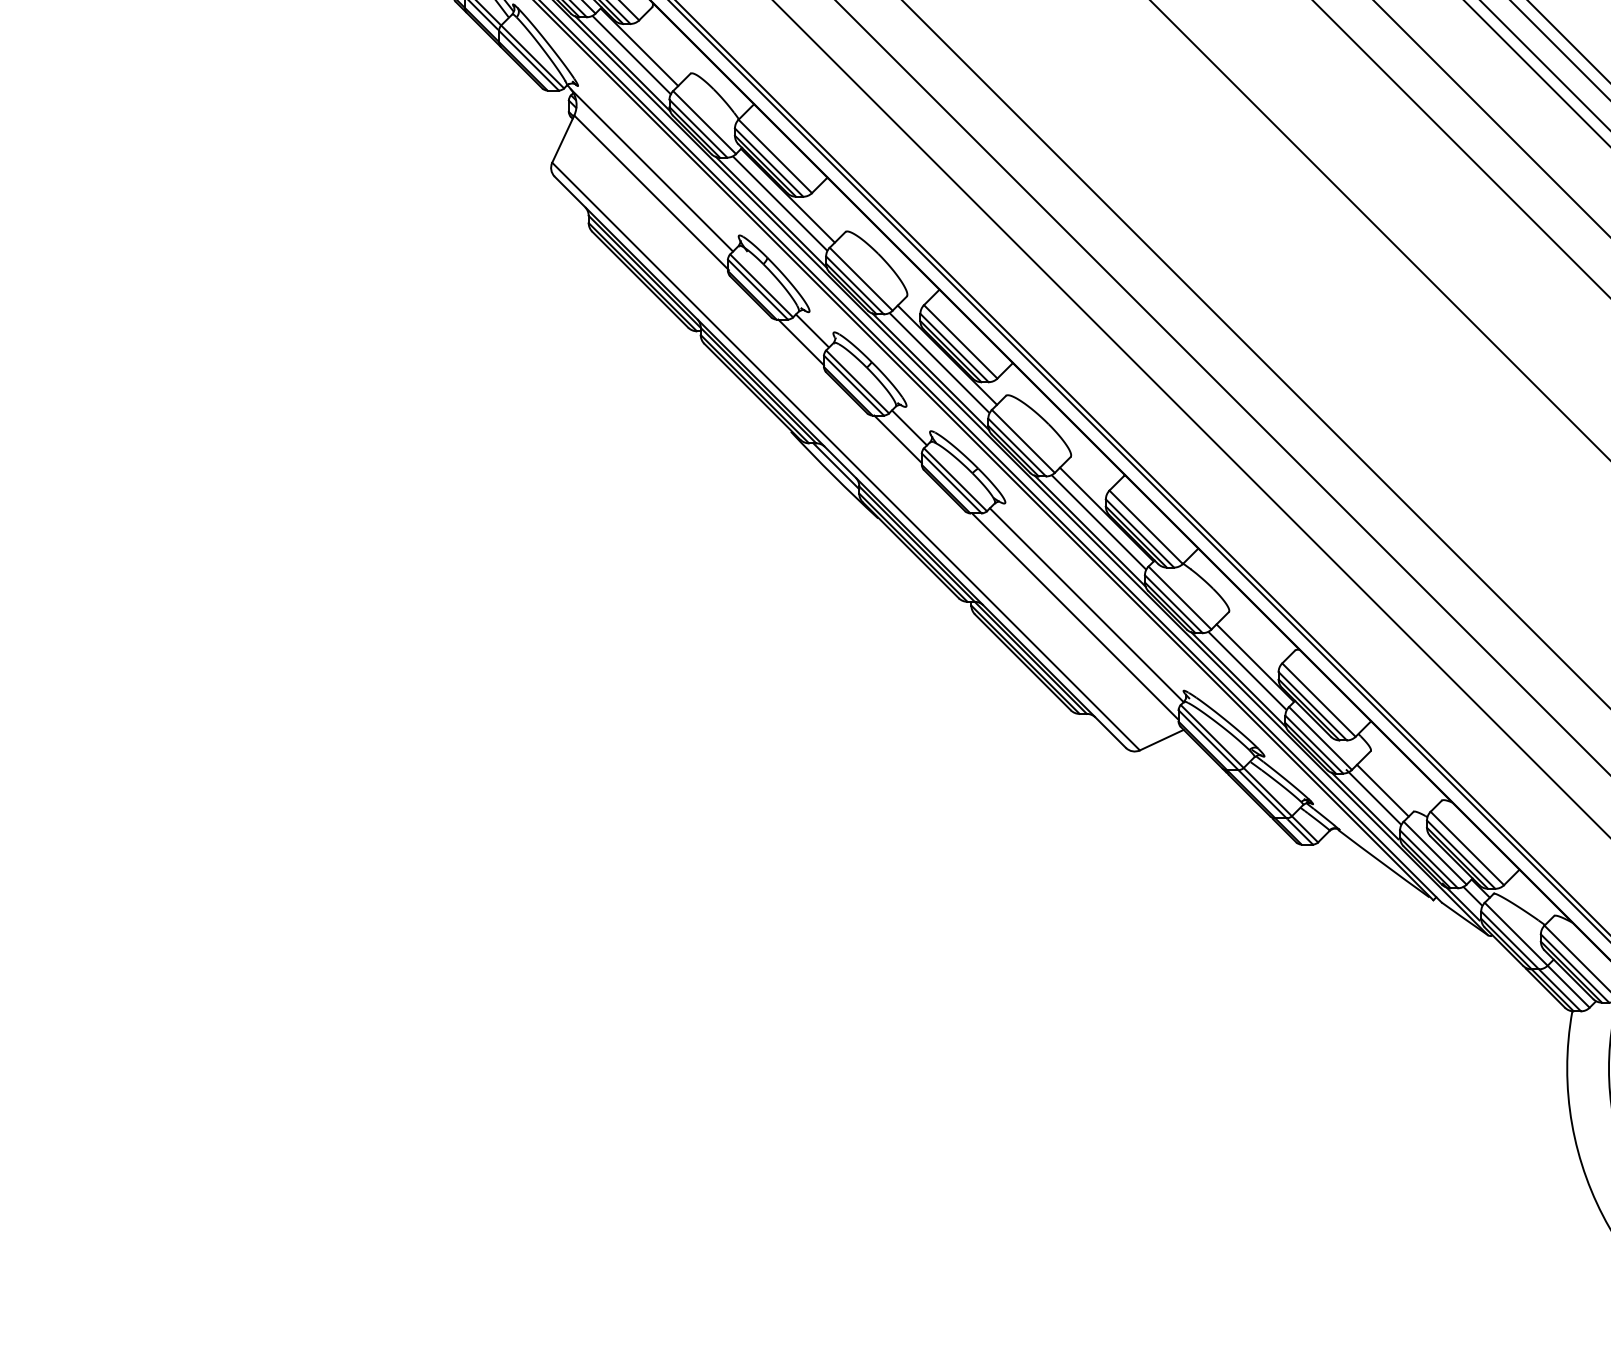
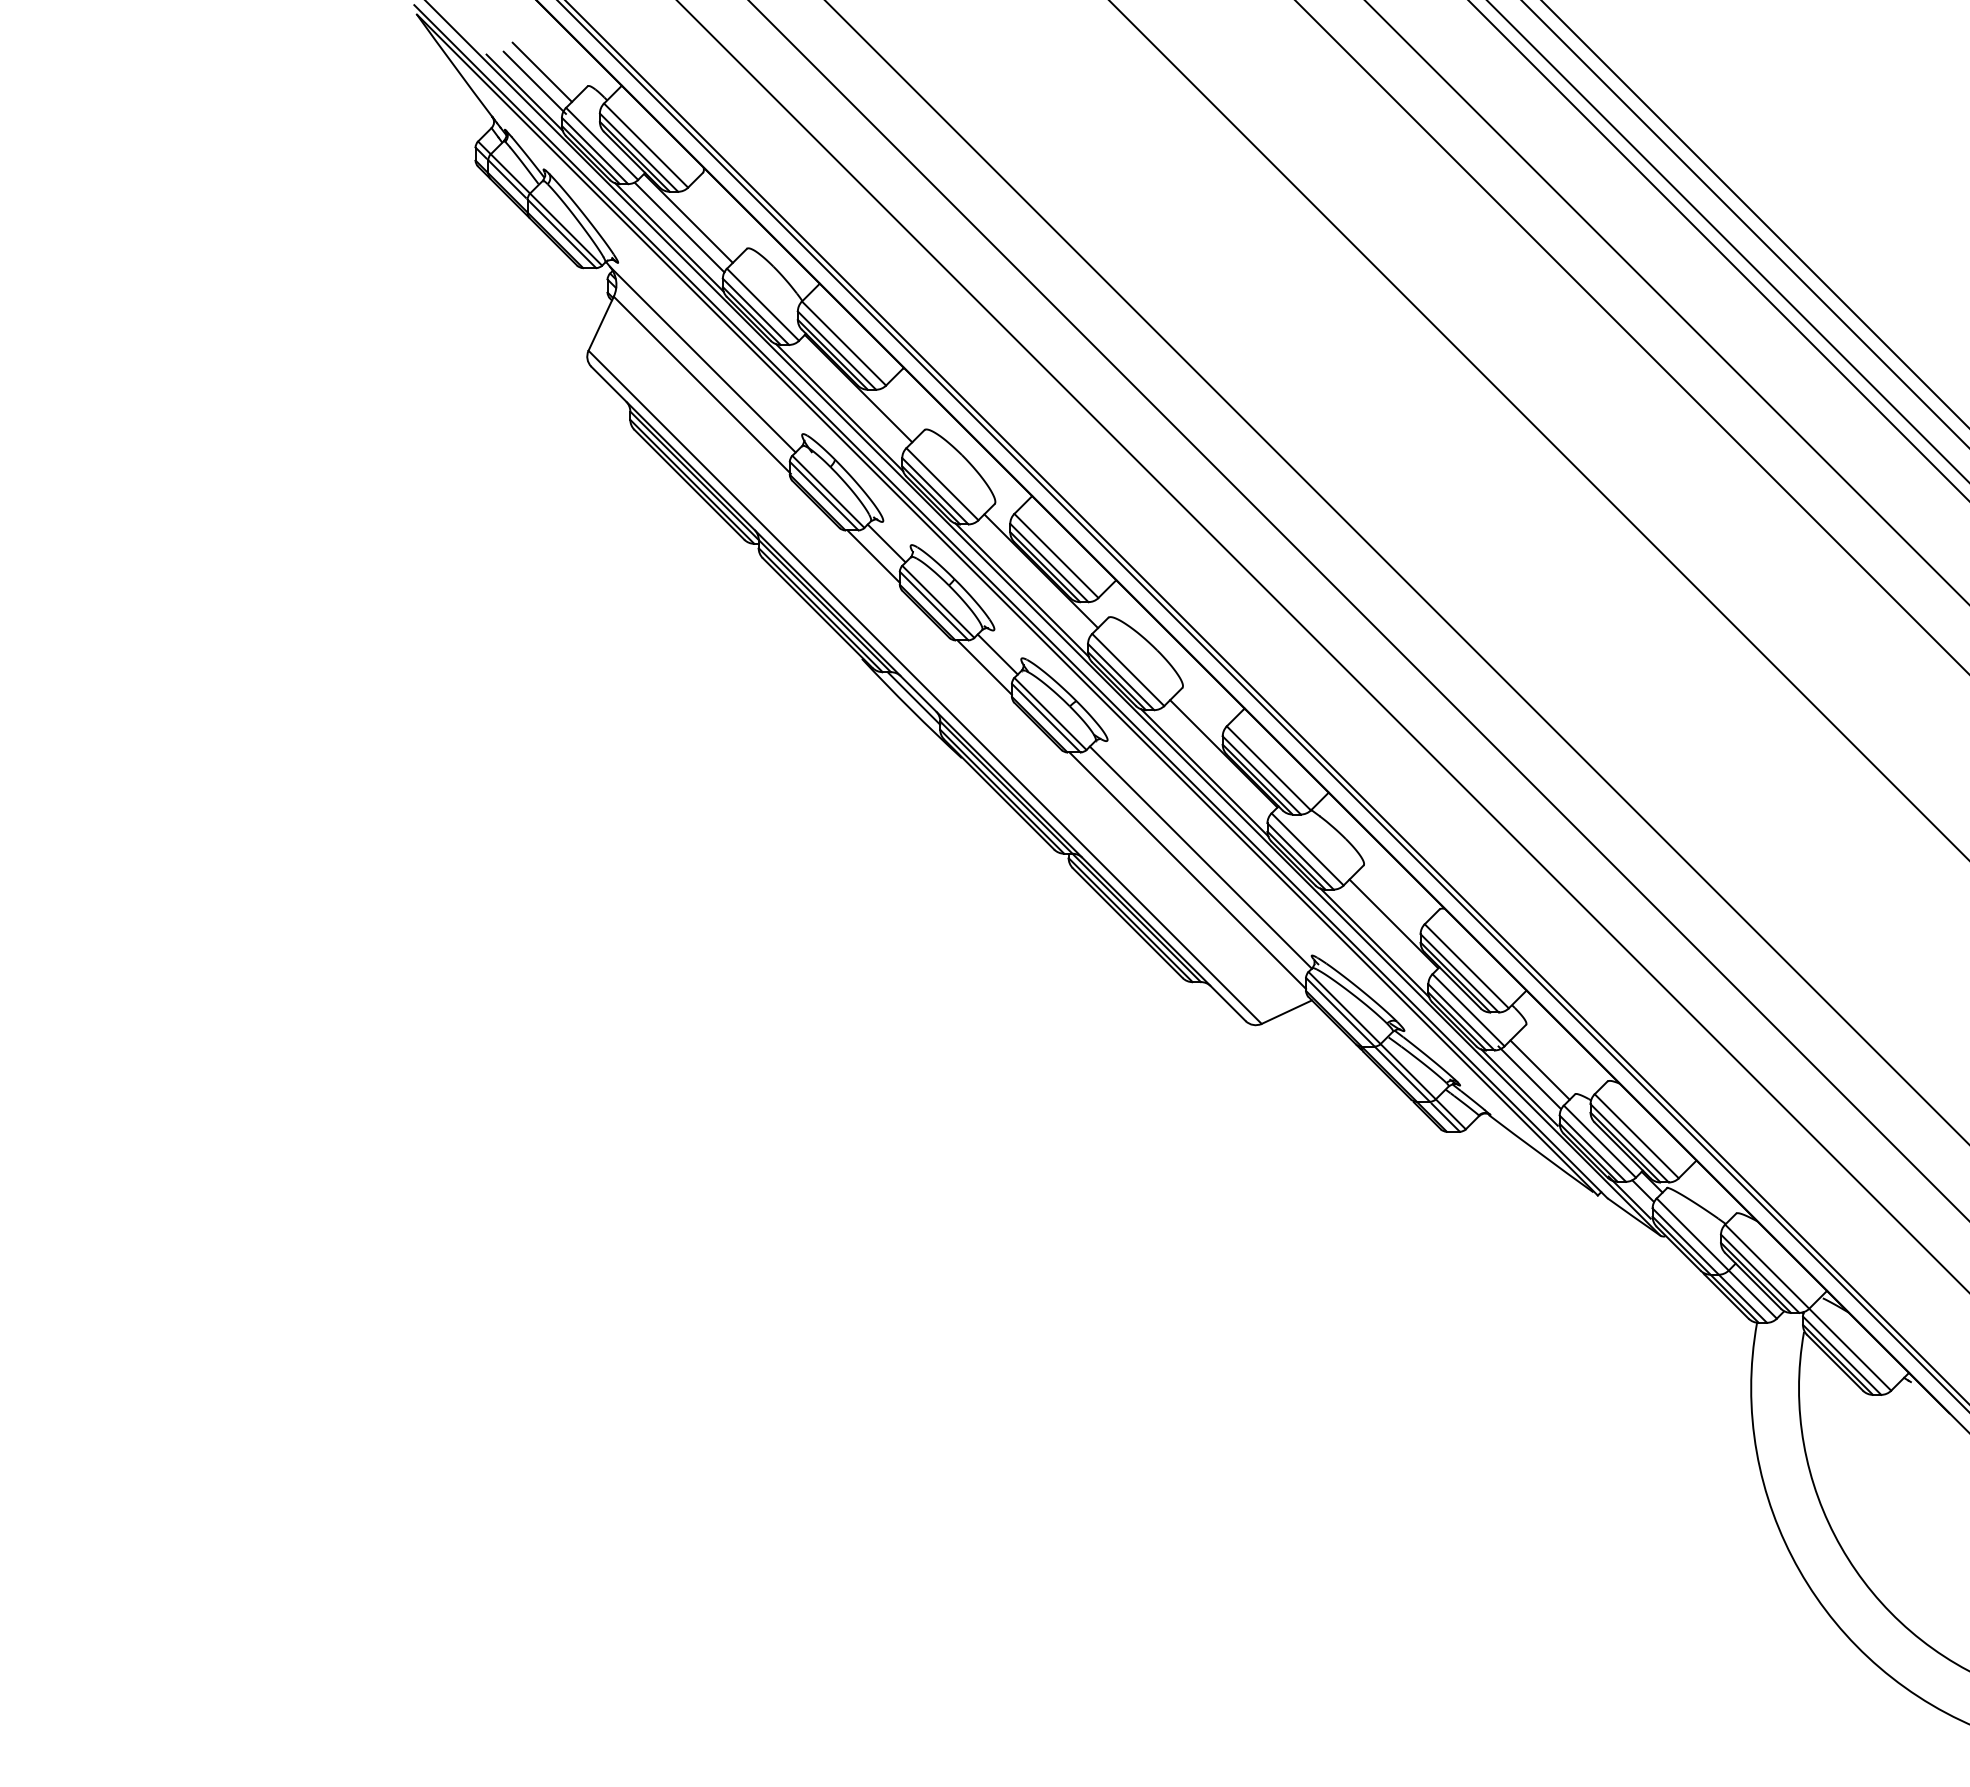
line: (780, 203) -> (849, 397), removed
line: (939, 363) -> (1032, 580), removed
line: (1098, 522) -> (1214, 762), removed
line: (1247, 670) -> (1384, 932), removed

